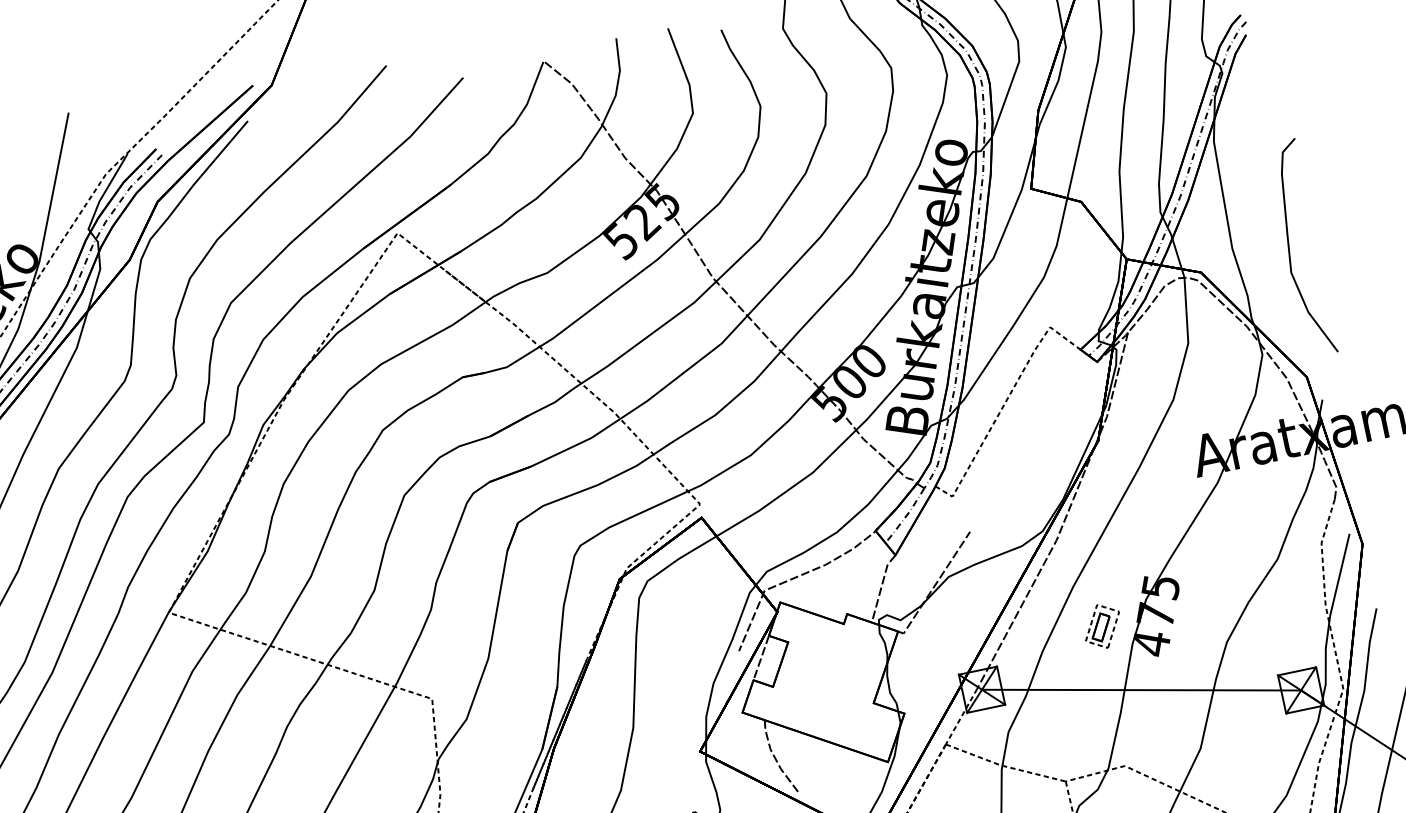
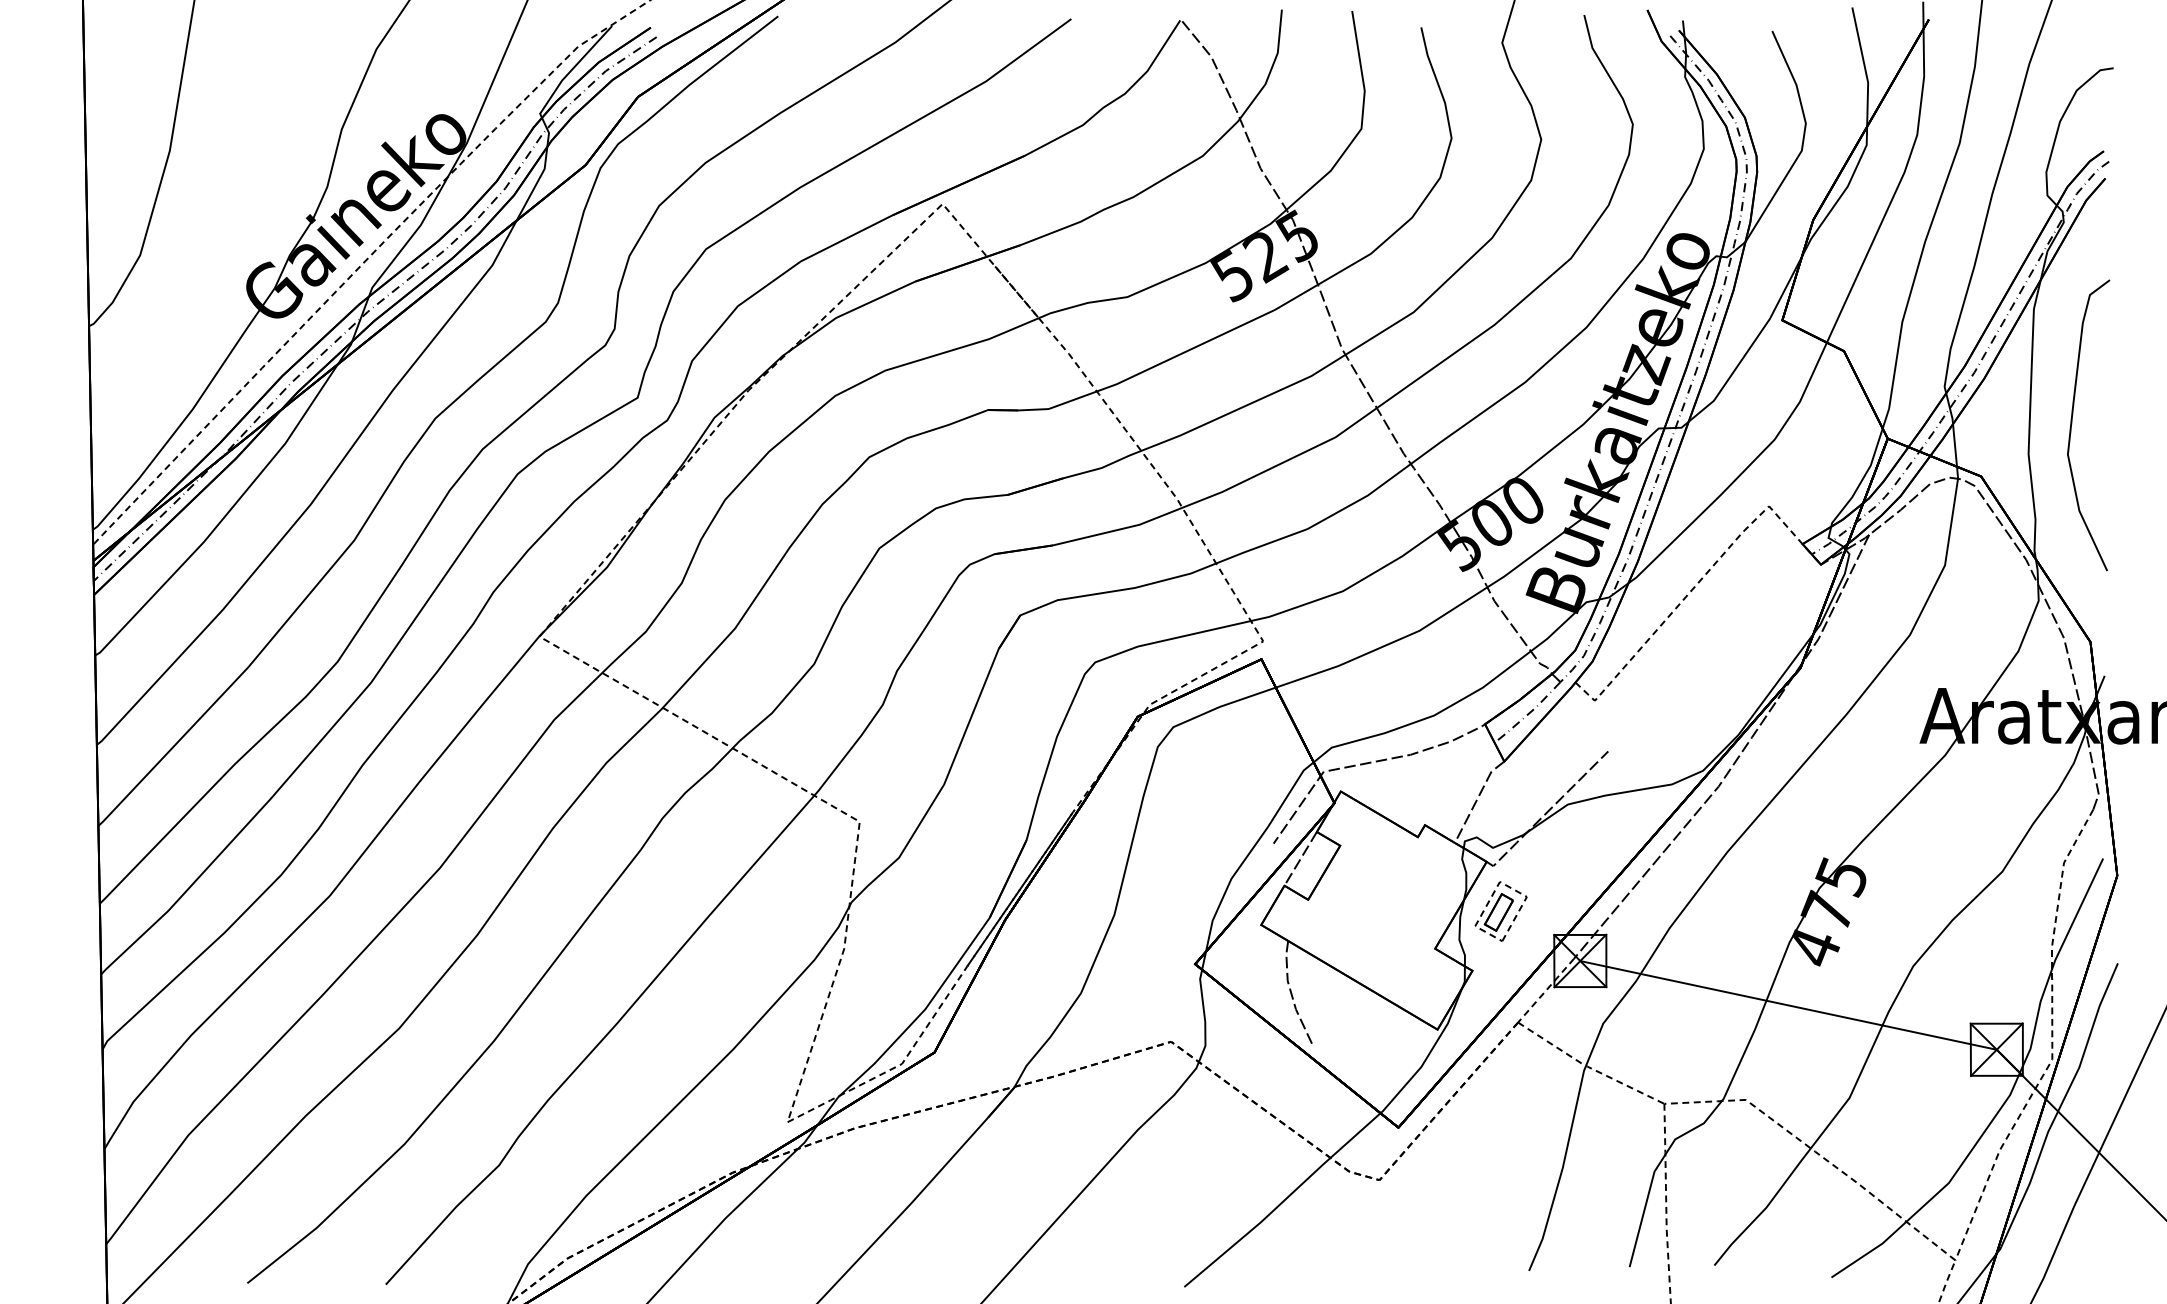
curve: (1290, 250) -> (2072, 424), moved
part: (1102, 626) -> (1500, 911), moved

